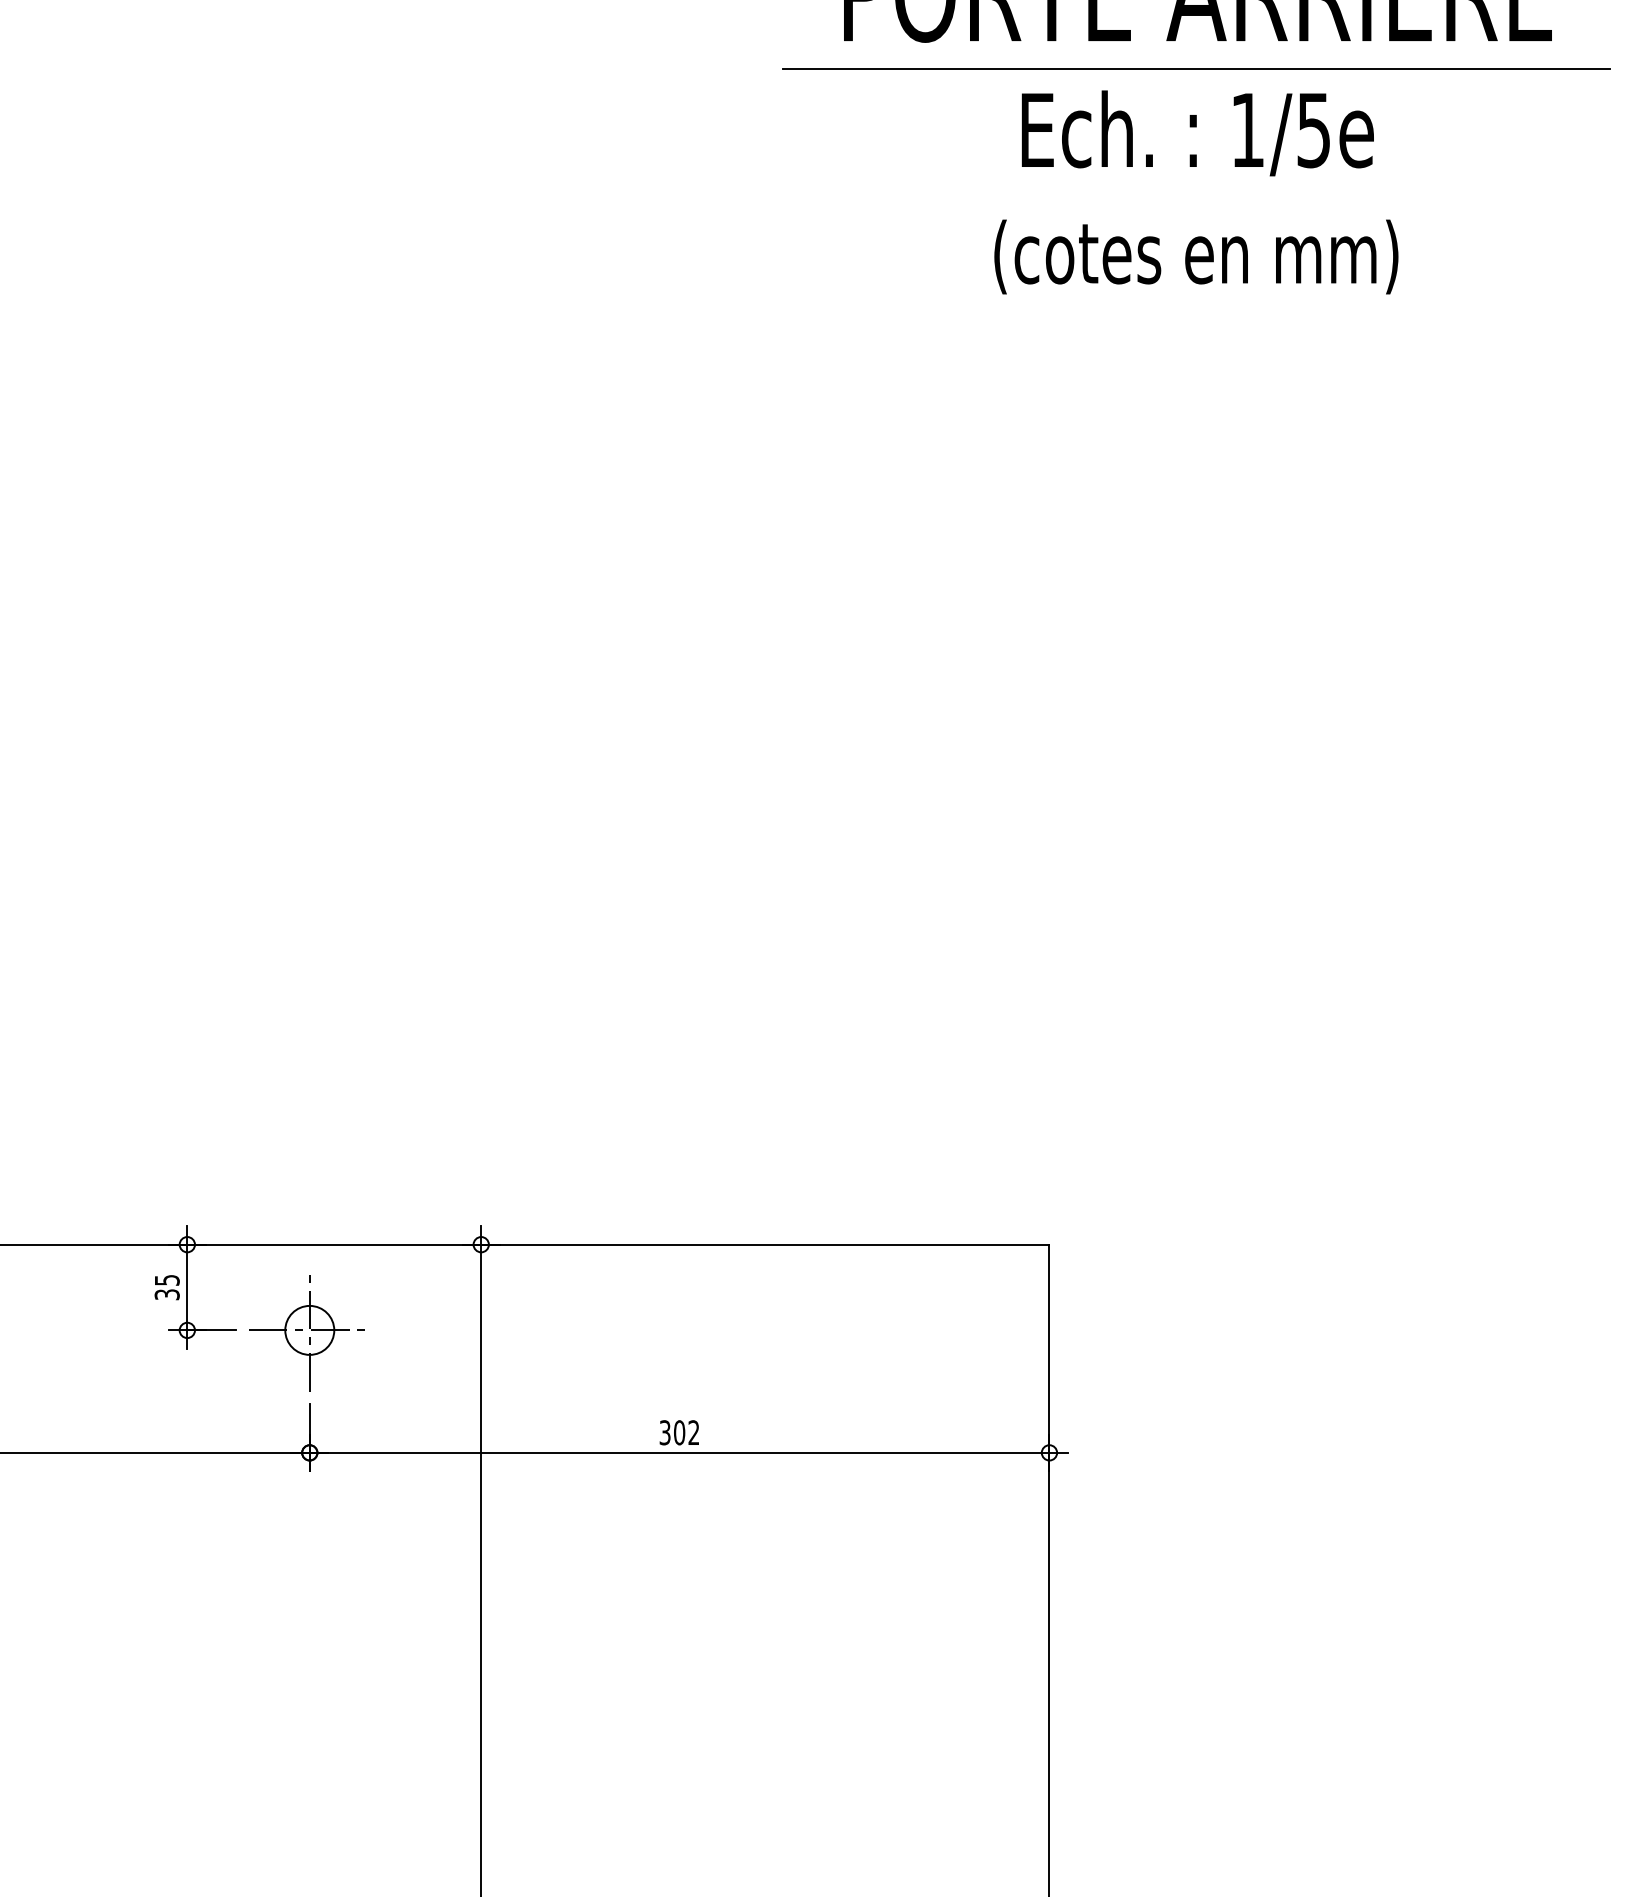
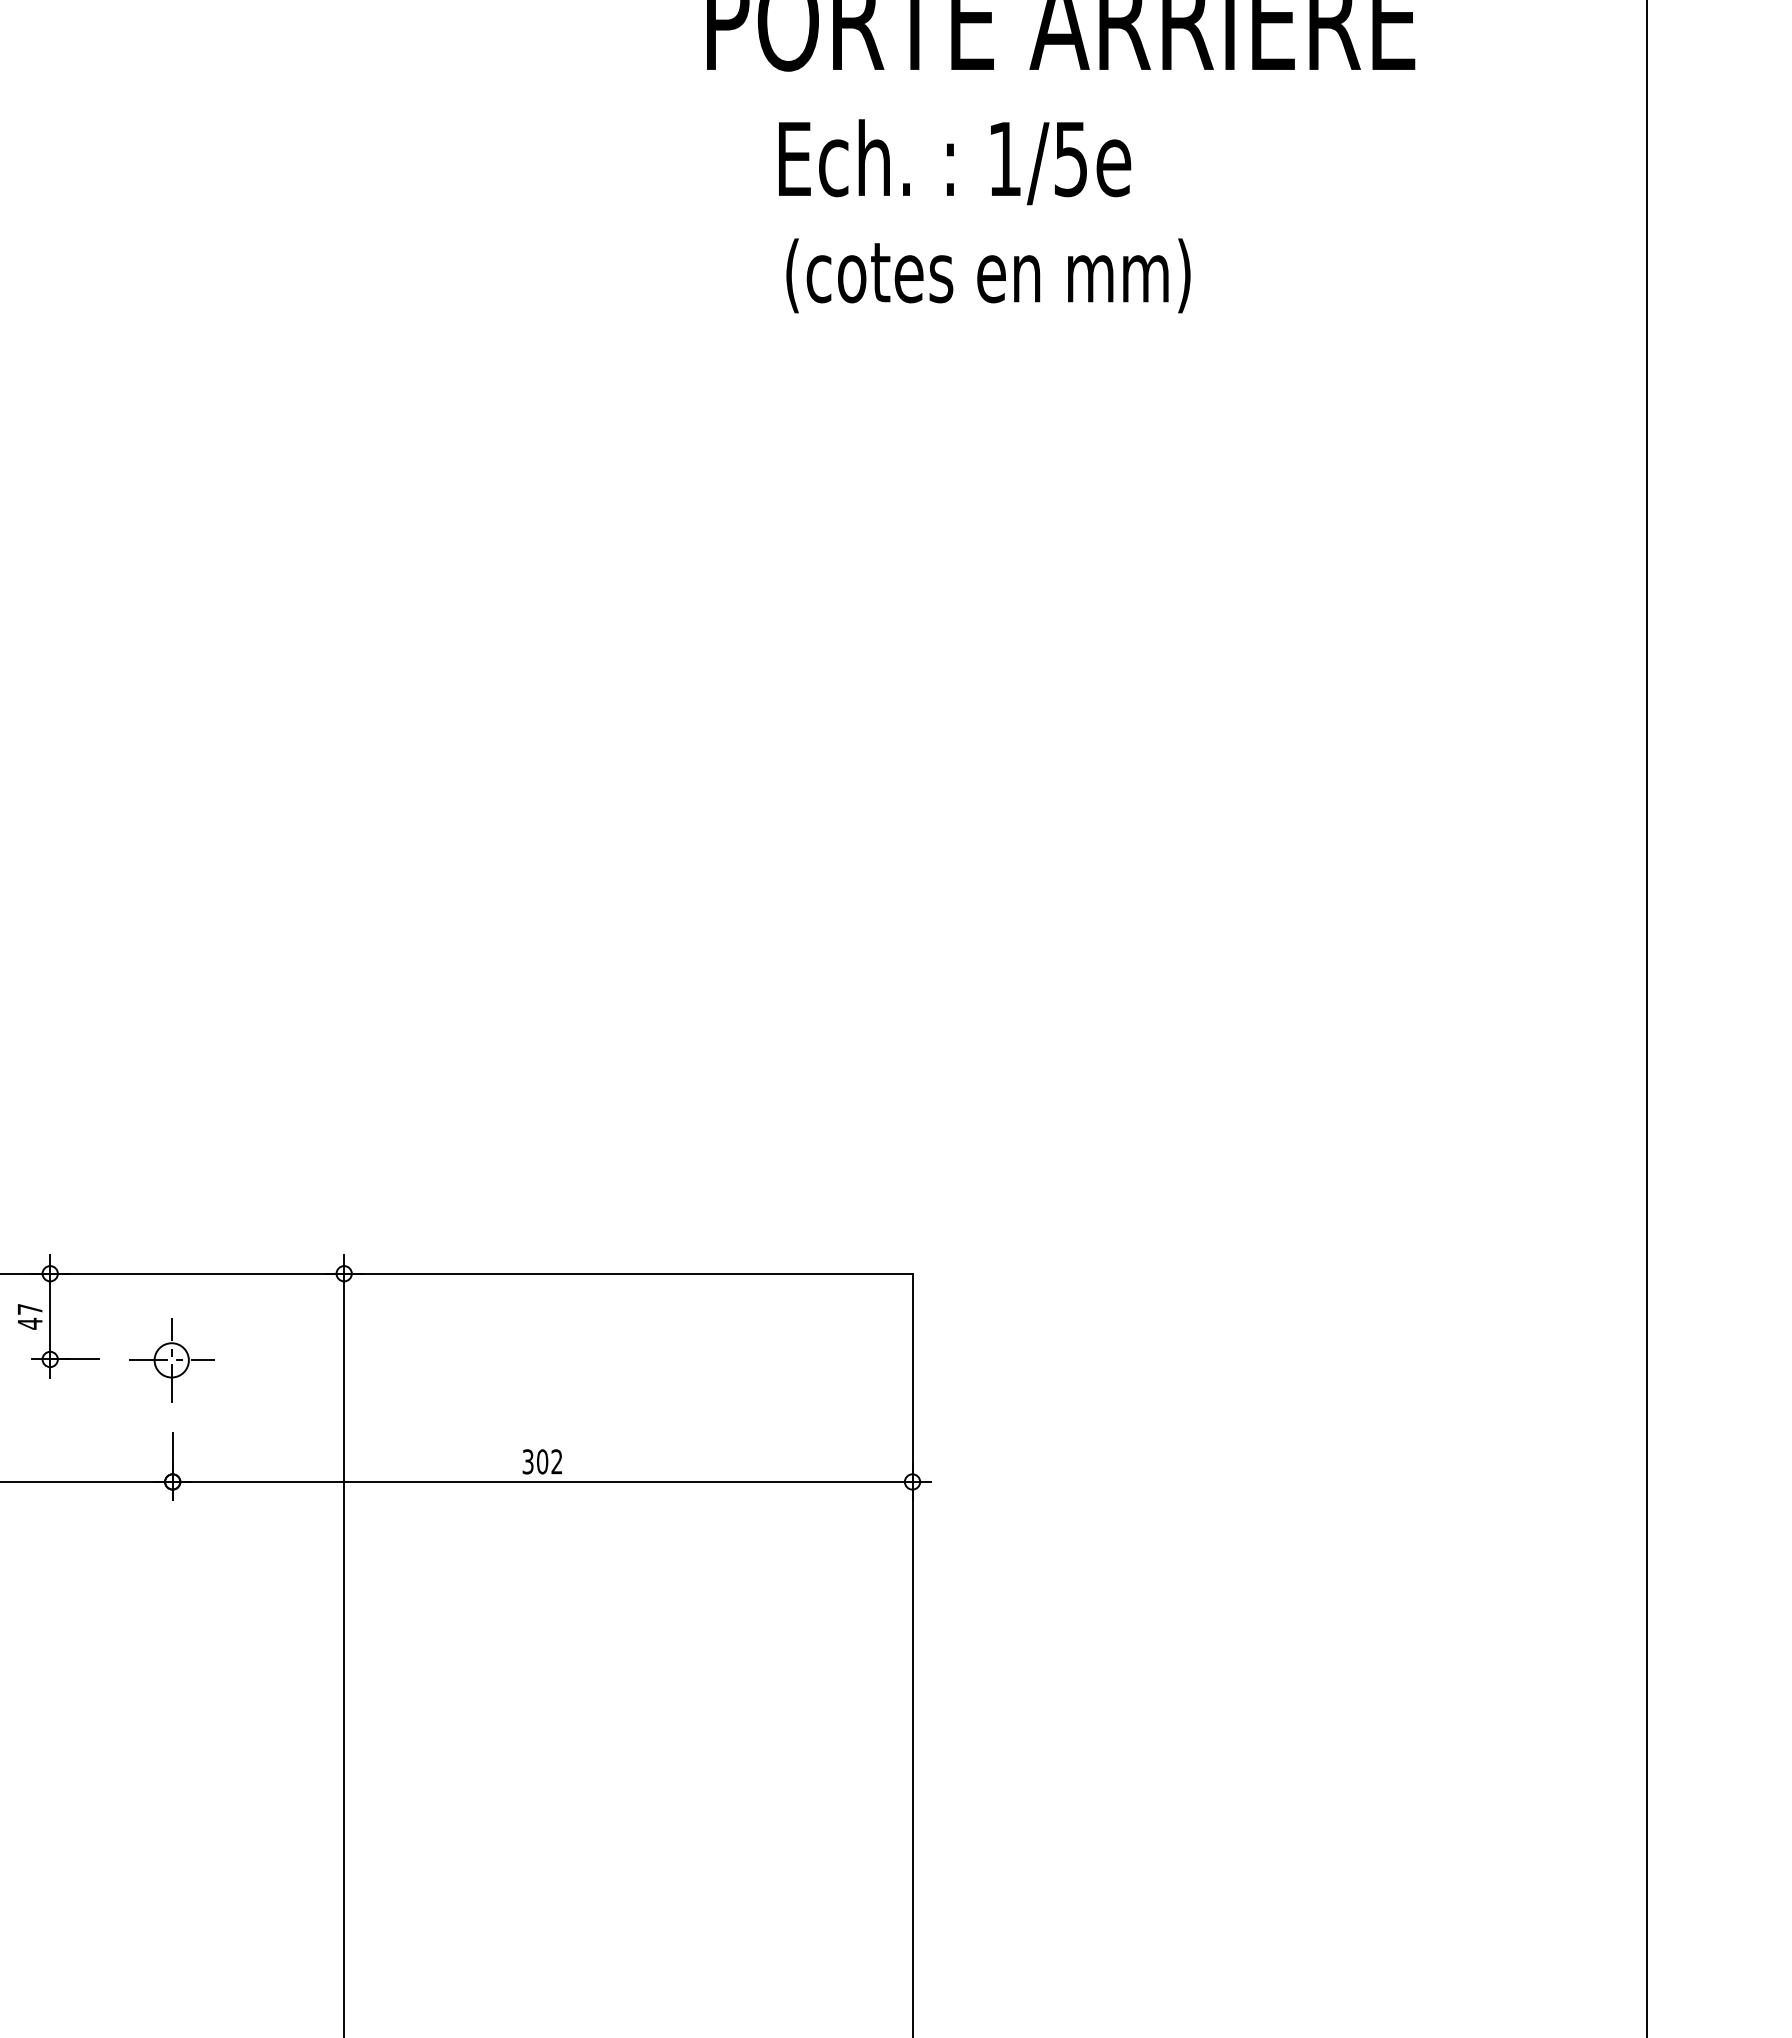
line: (1196, 68) -> (1059, 97), removed
text: (1198, 133) -> (955, 162), moved
text: (1196, 256) -> (988, 275), moved
text: (166, 1287) -> (29, 1316), 35 -> 47
part: (306, 1333) -> (169, 1362), size x0.7

